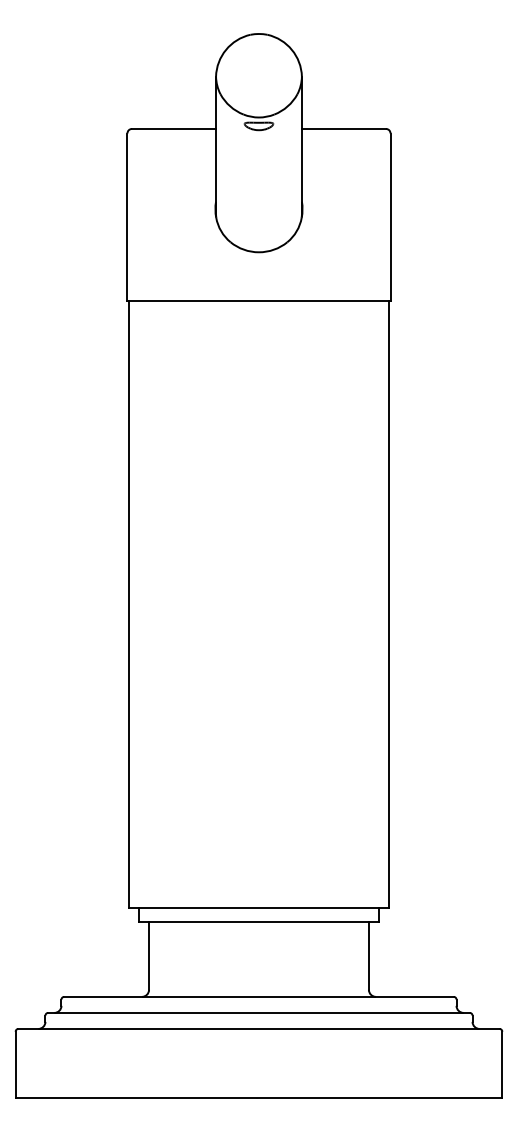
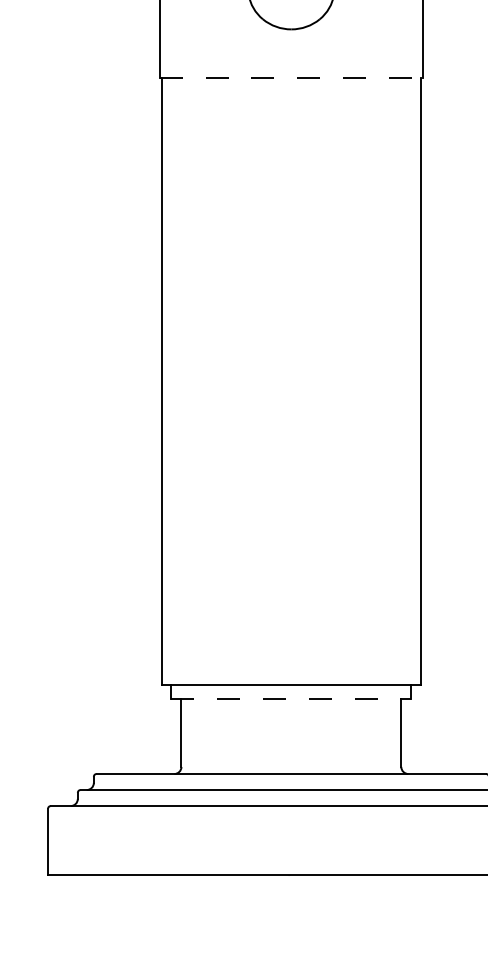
line: (258, 300) -> (290, 77), solid -> dashed
line: (258, 922) -> (290, 699), solid -> dashed

